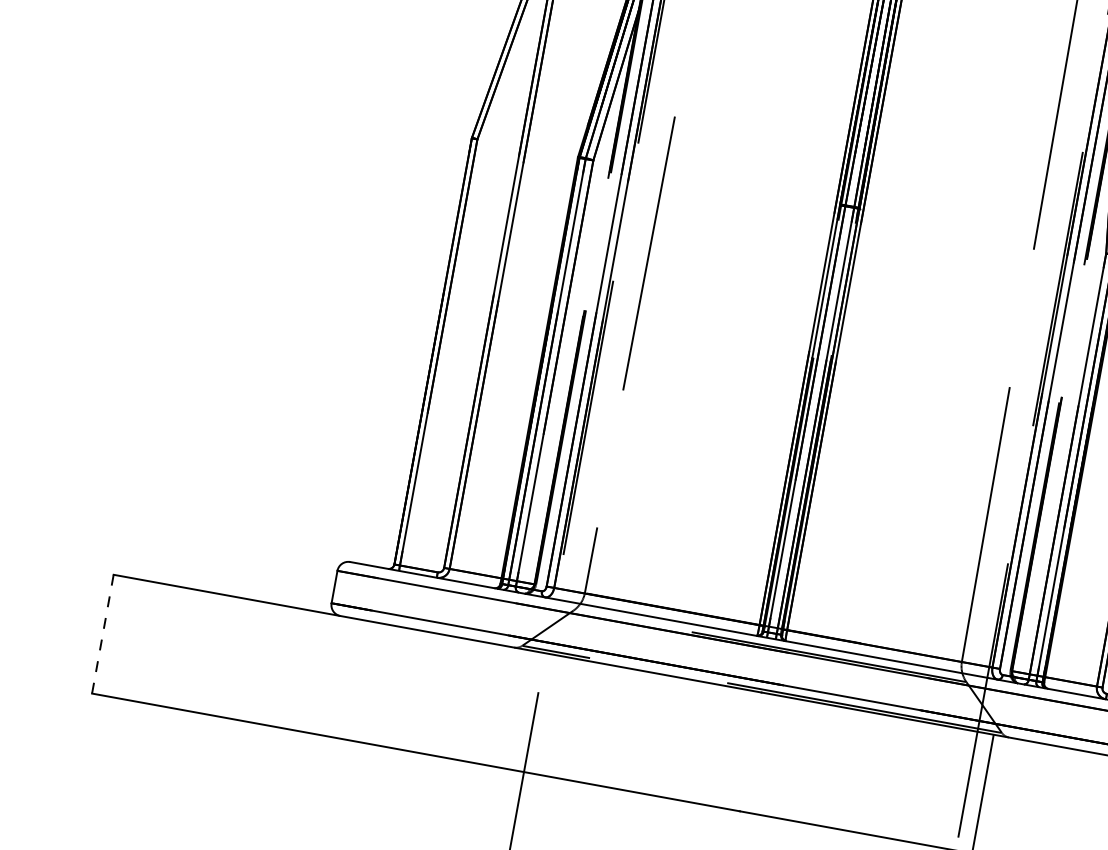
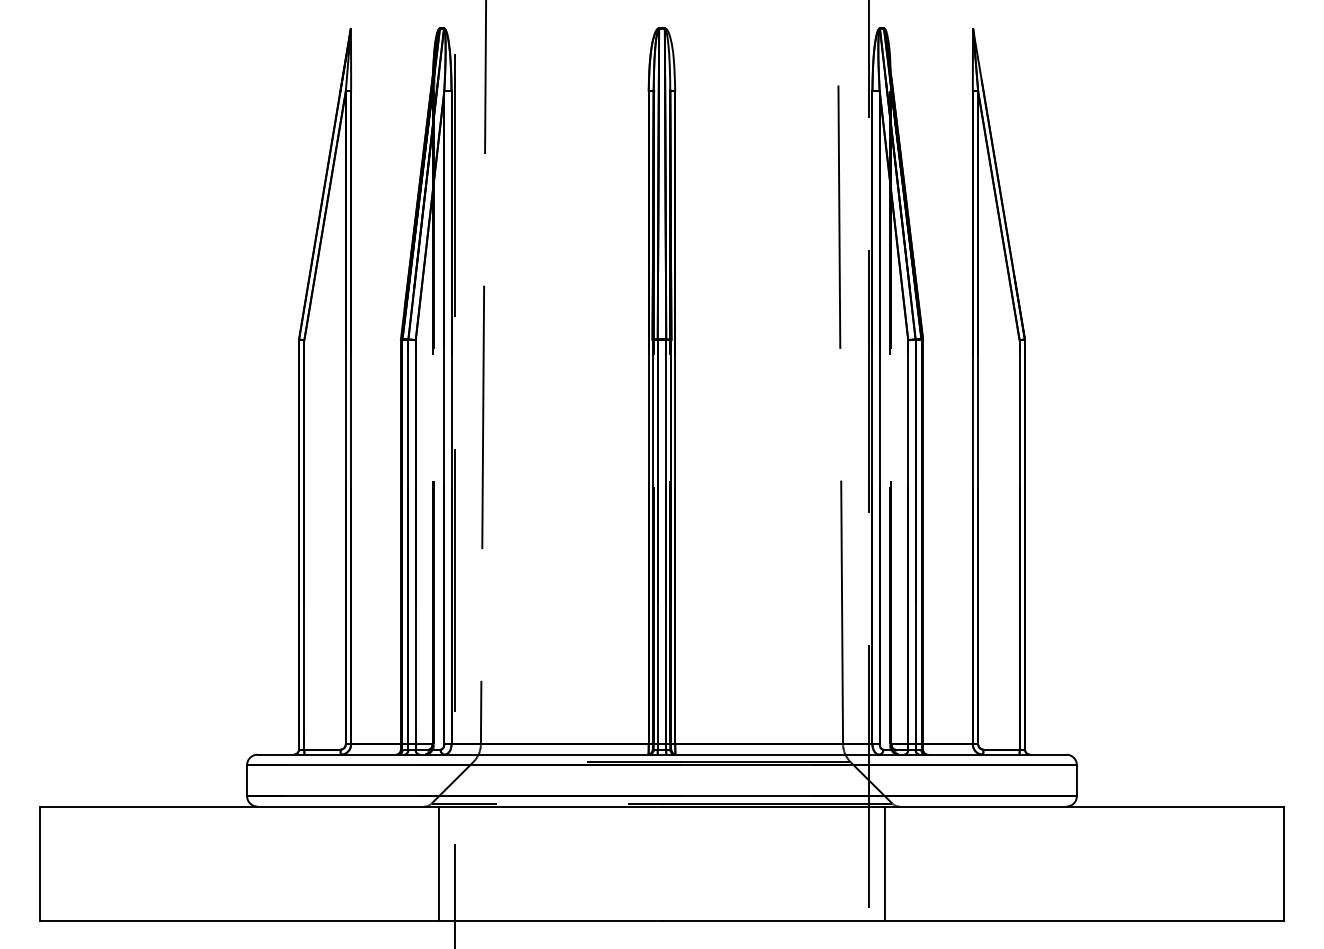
line: (102, 635) -> (39, 864), dashed -> solid
line: (519, 709) -> (439, 863), added

